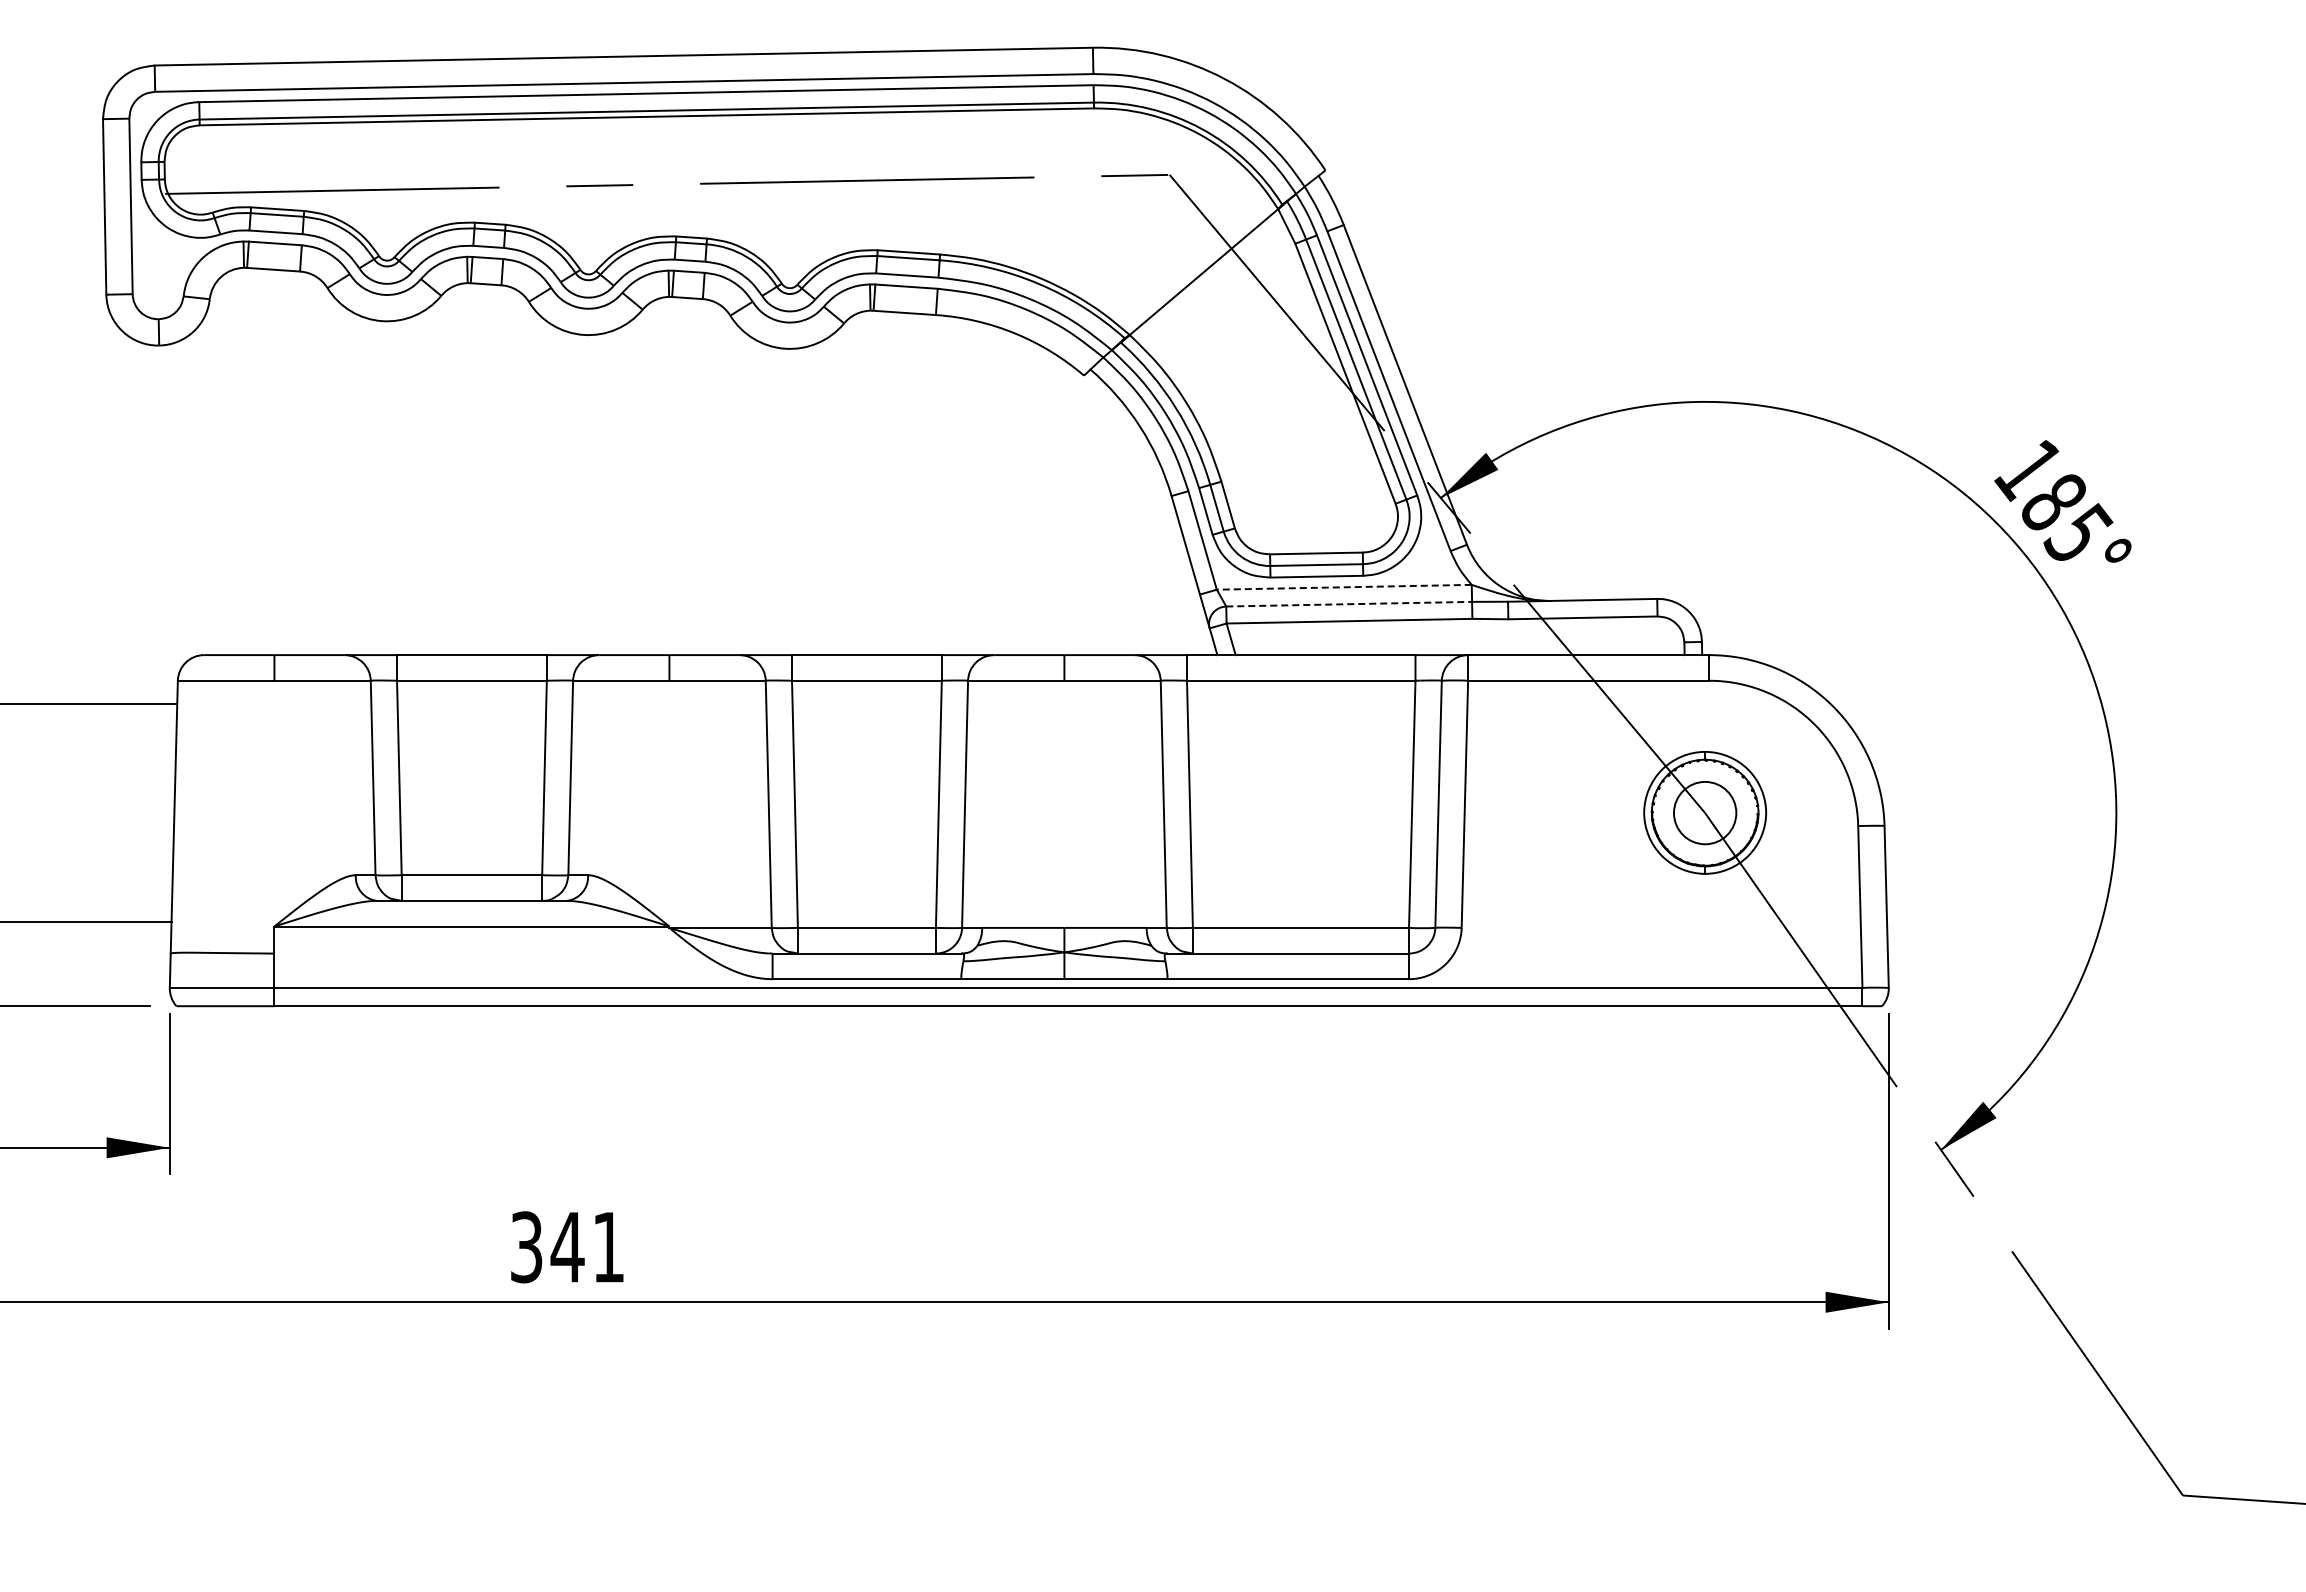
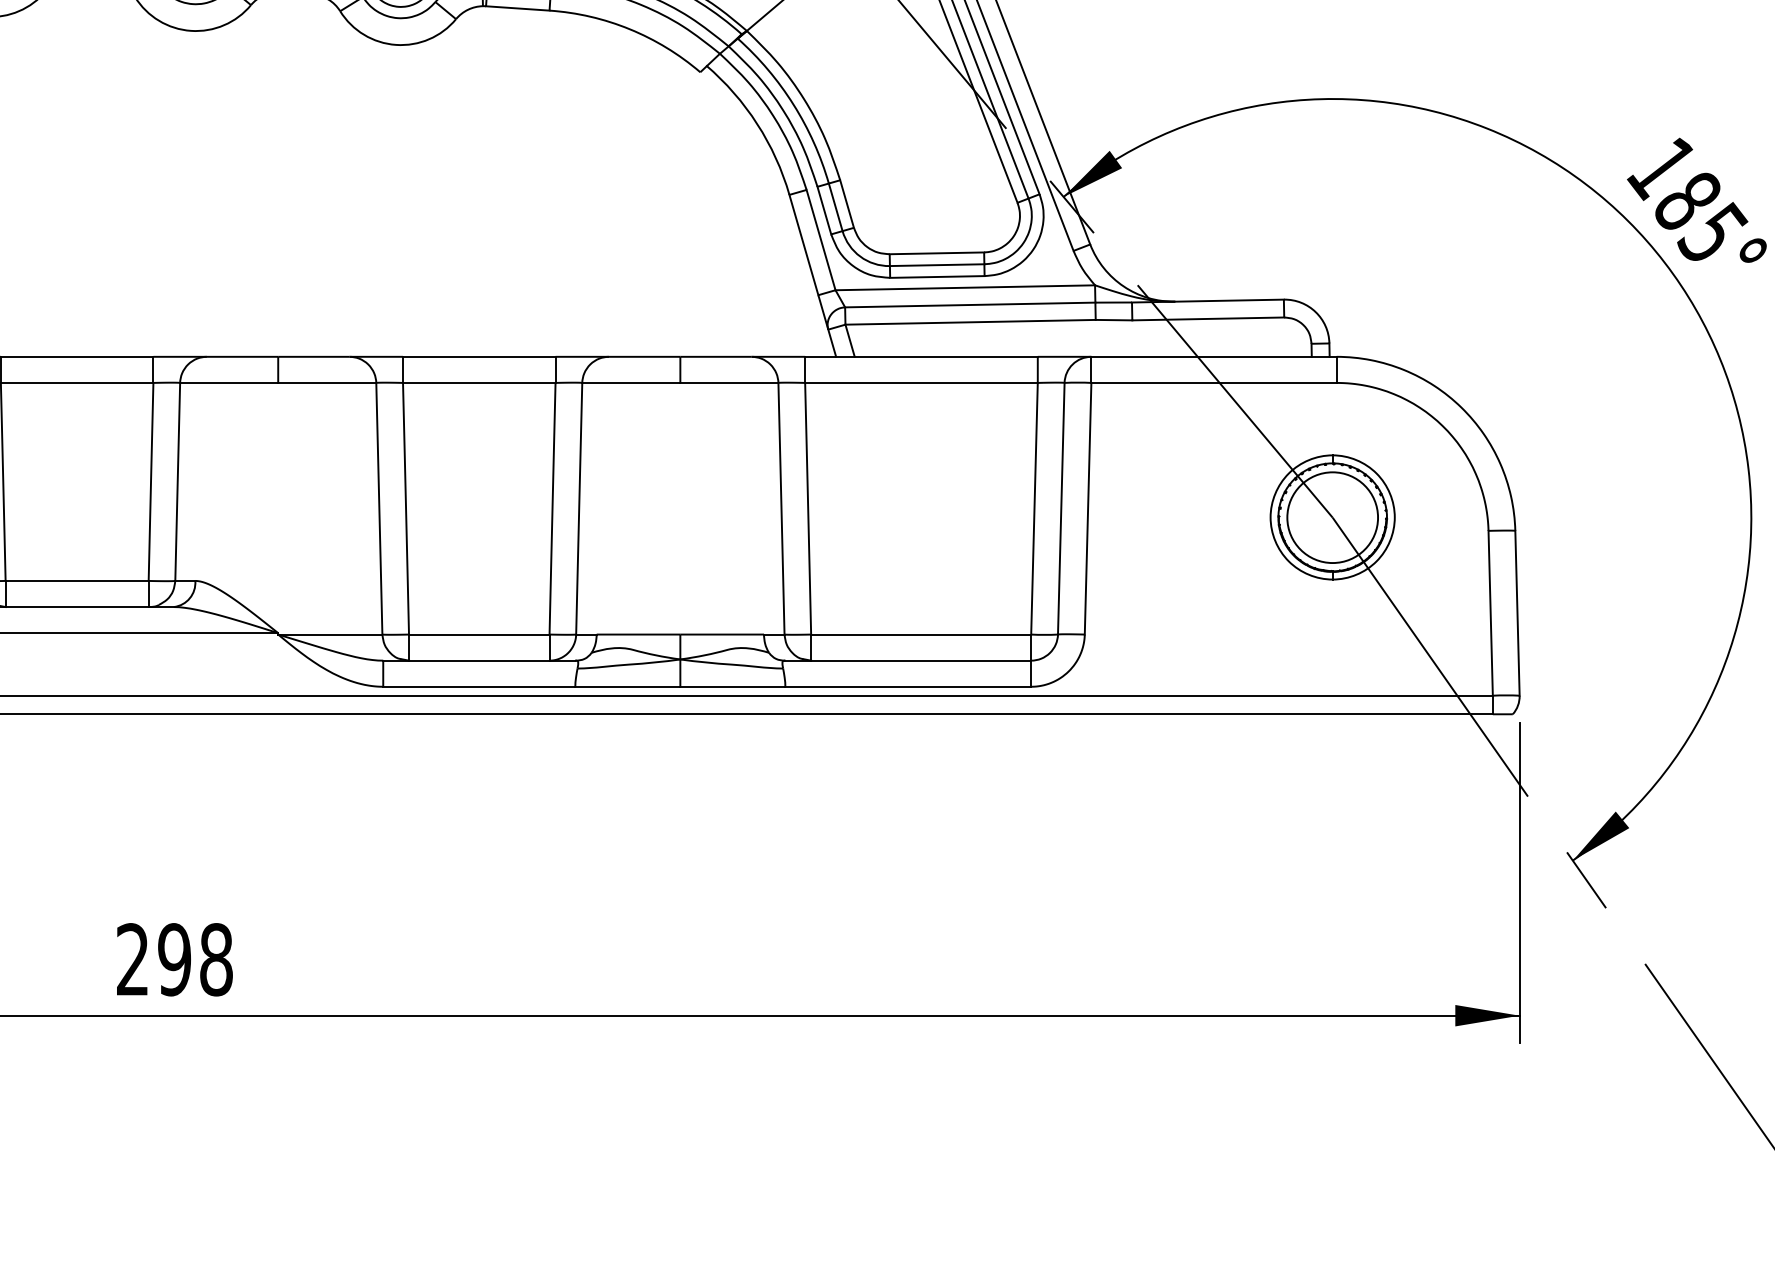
line: (1343, 587) -> (964, 287), dashed -> solid
line: (1349, 604) -> (970, 305), dashed -> solid
circle: (1704, 812) -> (1332, 517), size x1.43
text: (567, 1247) -> (174, 959), 341 -> 298

